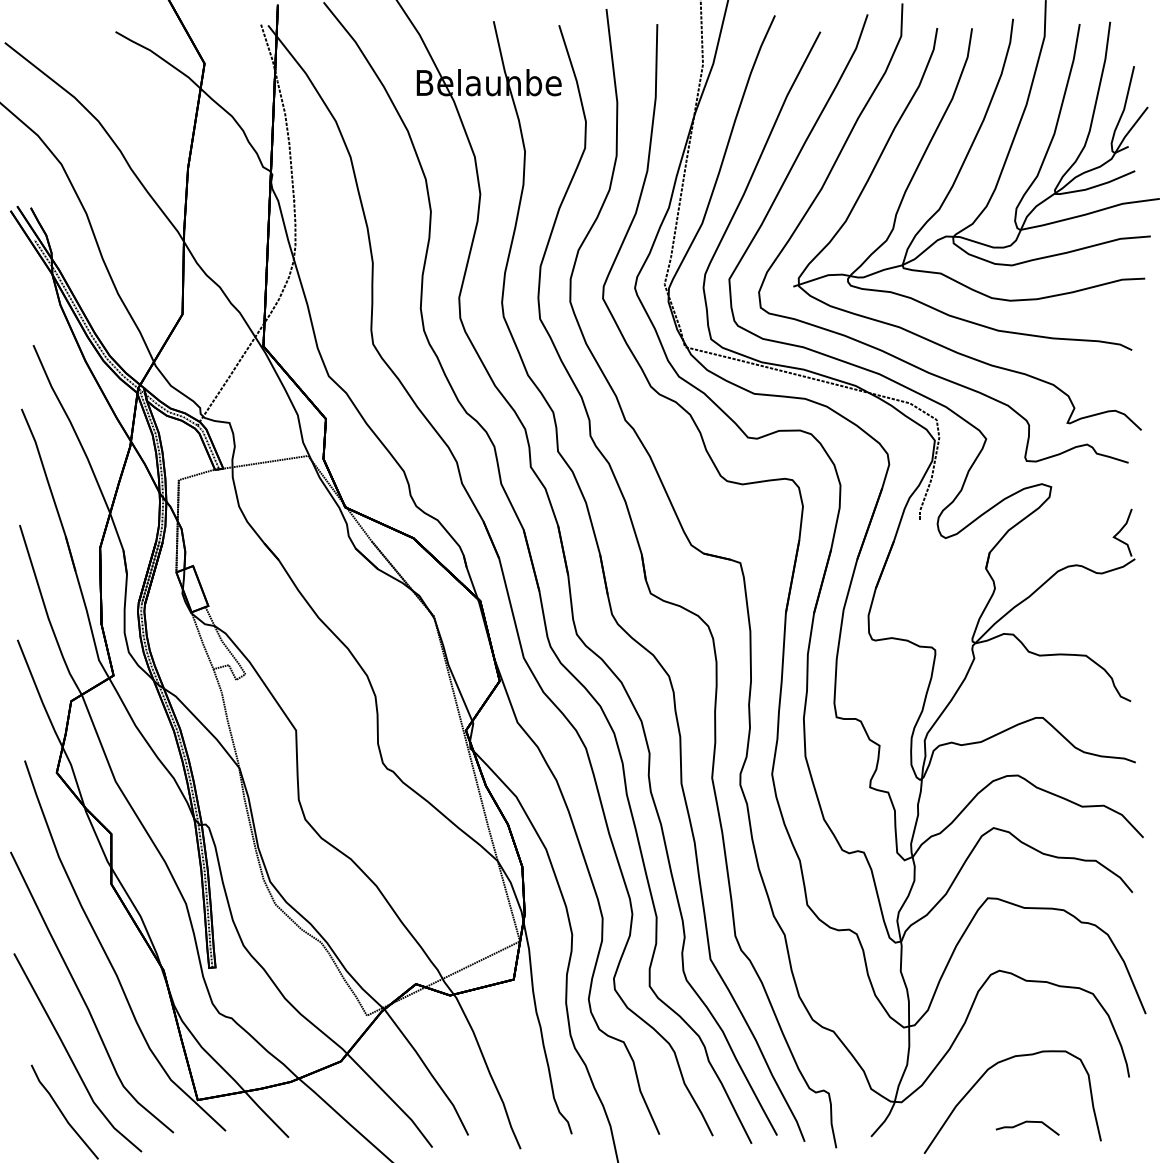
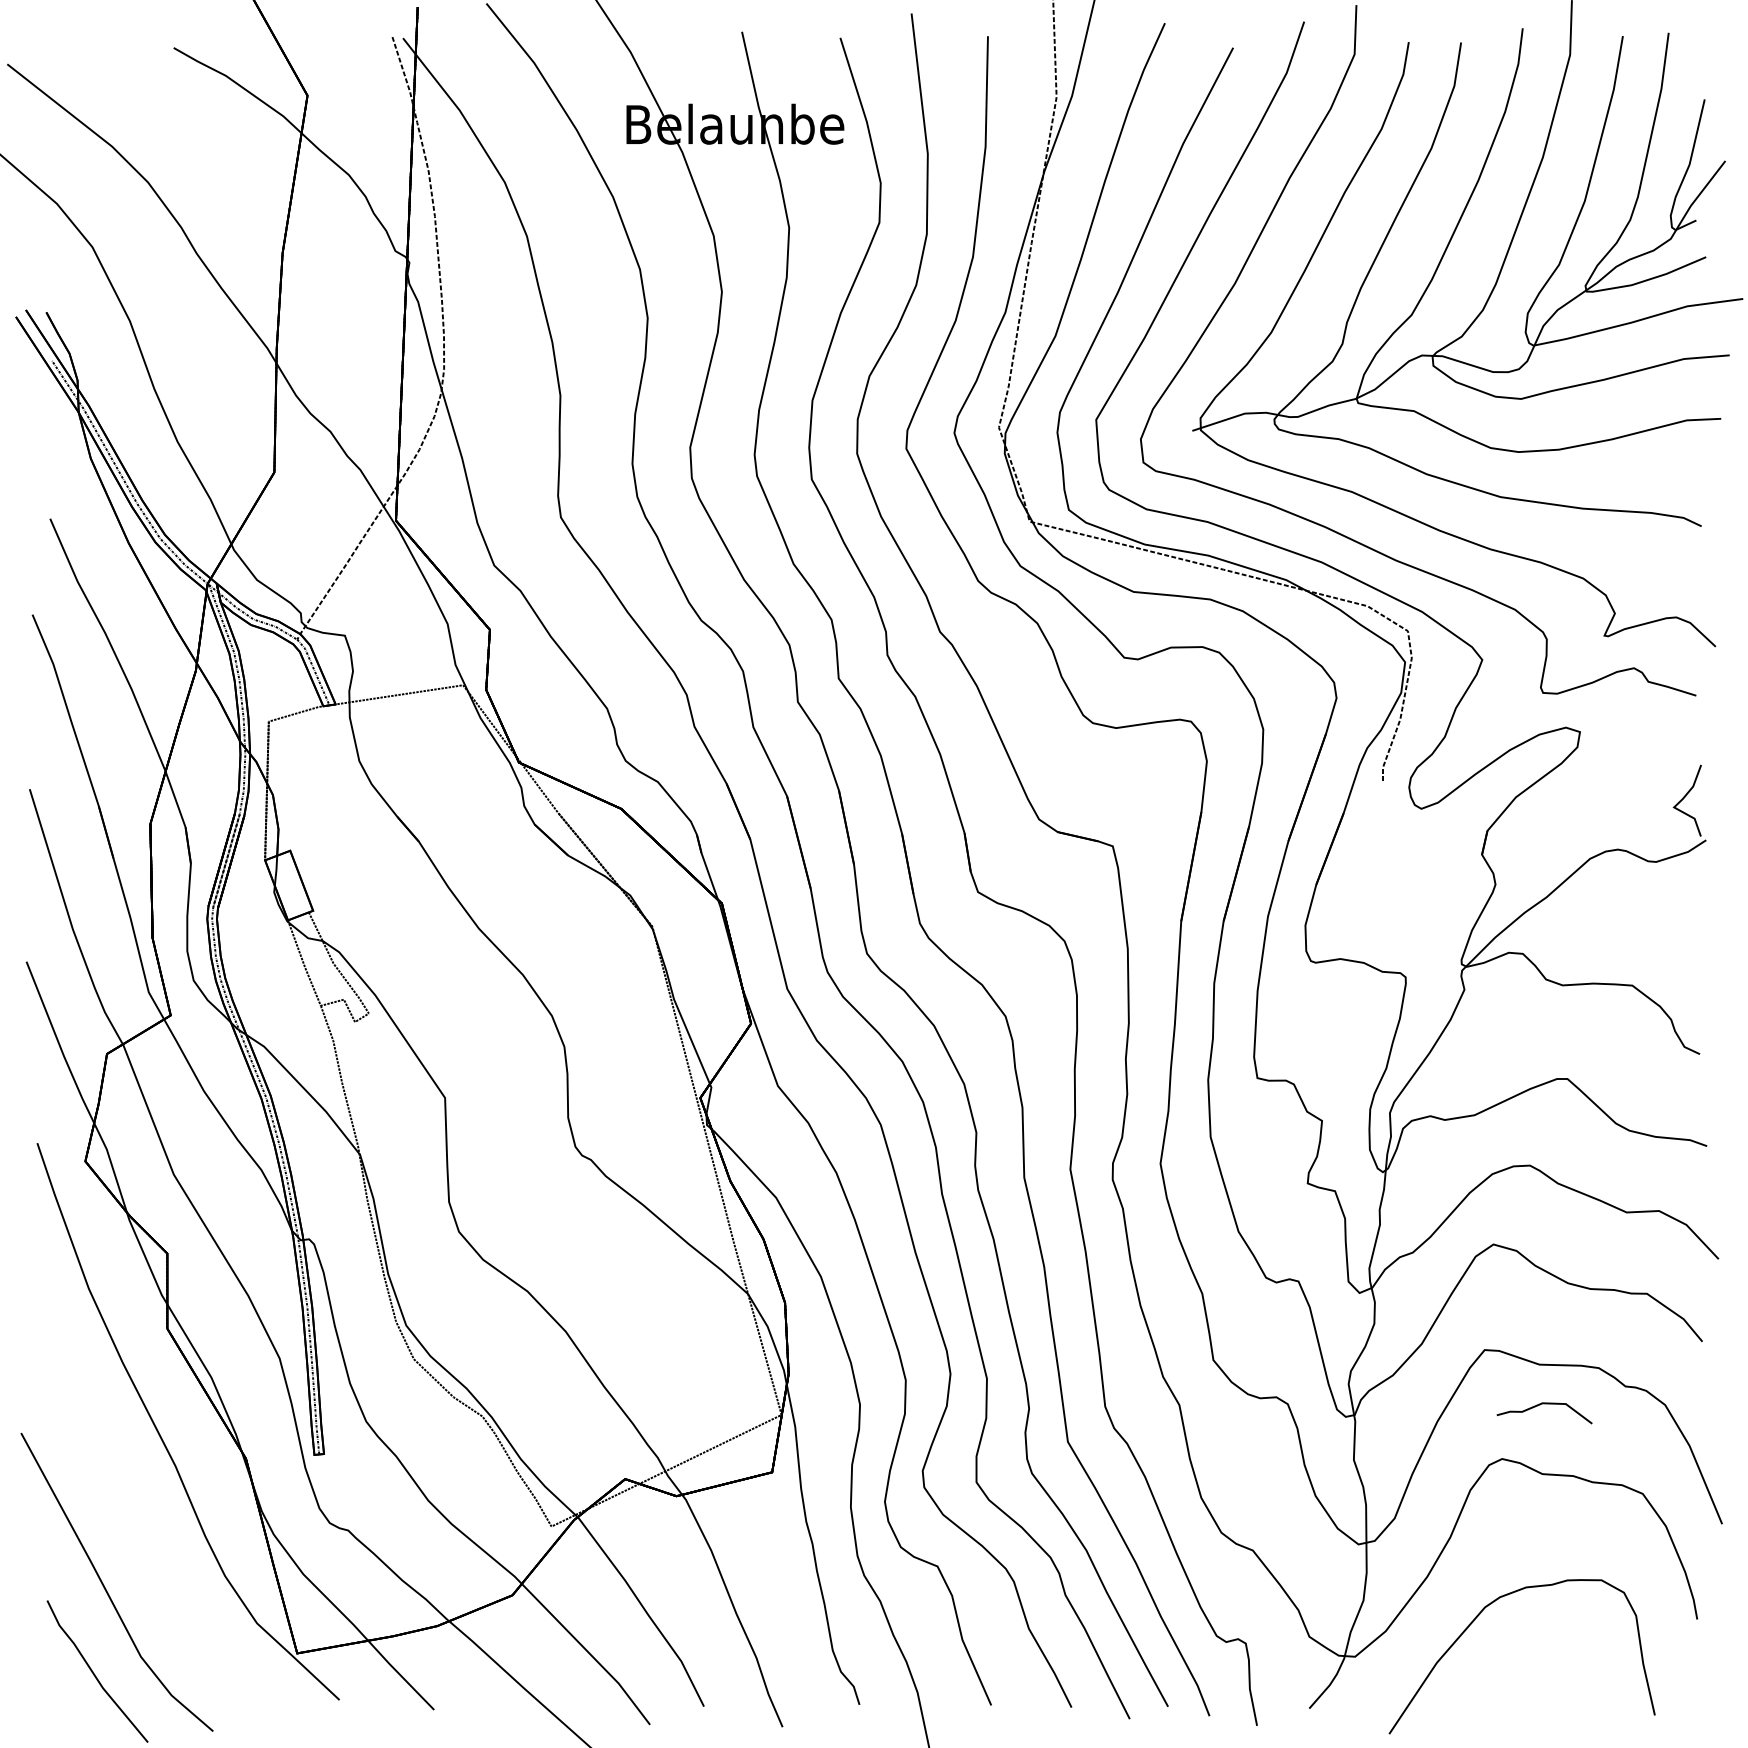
part: (83, 997) -> (125, 1499), removed
curve: (1027, 1122) -> (1544, 1404), moved

